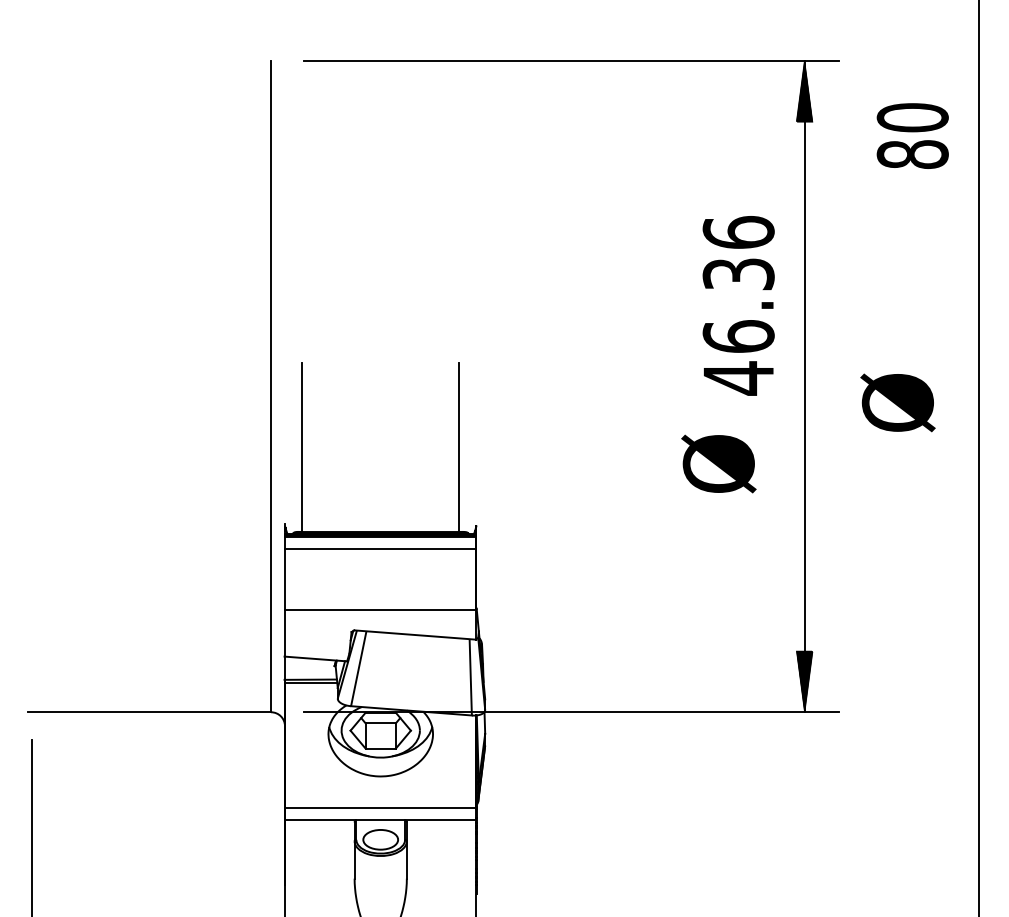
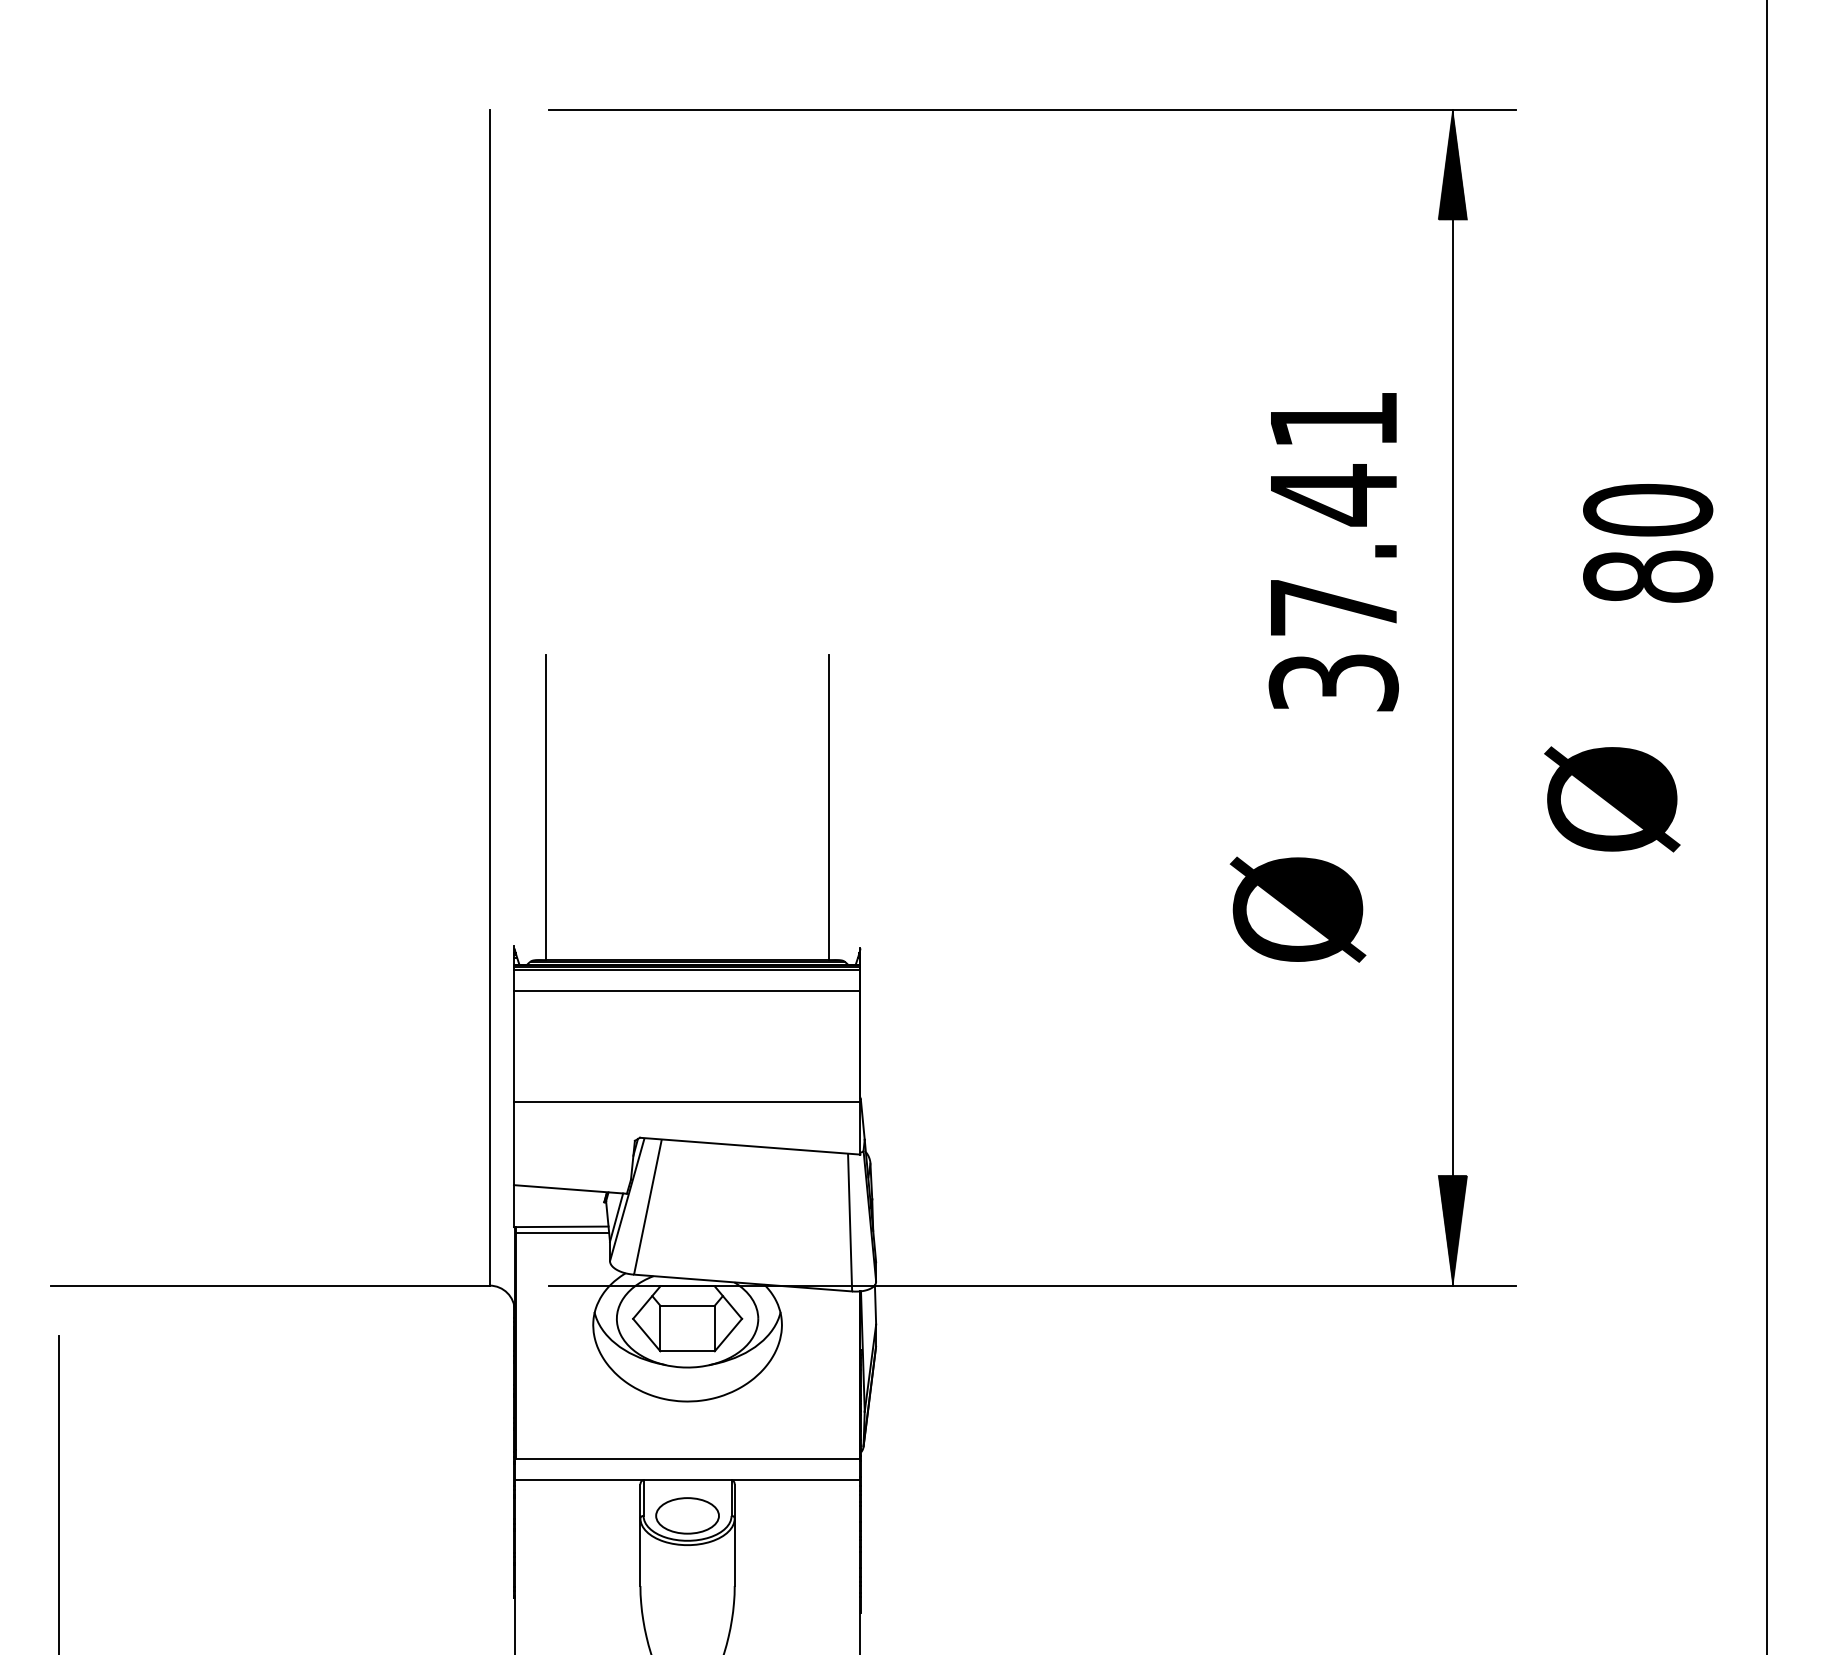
text: (912, 135) -> (1647, 542), moved
text: (738, 305) -> (1333, 551), 46.36 -> 37.41
text: (897, 402) -> (1611, 798), moved
text: (718, 463) -> (1297, 908), moved

